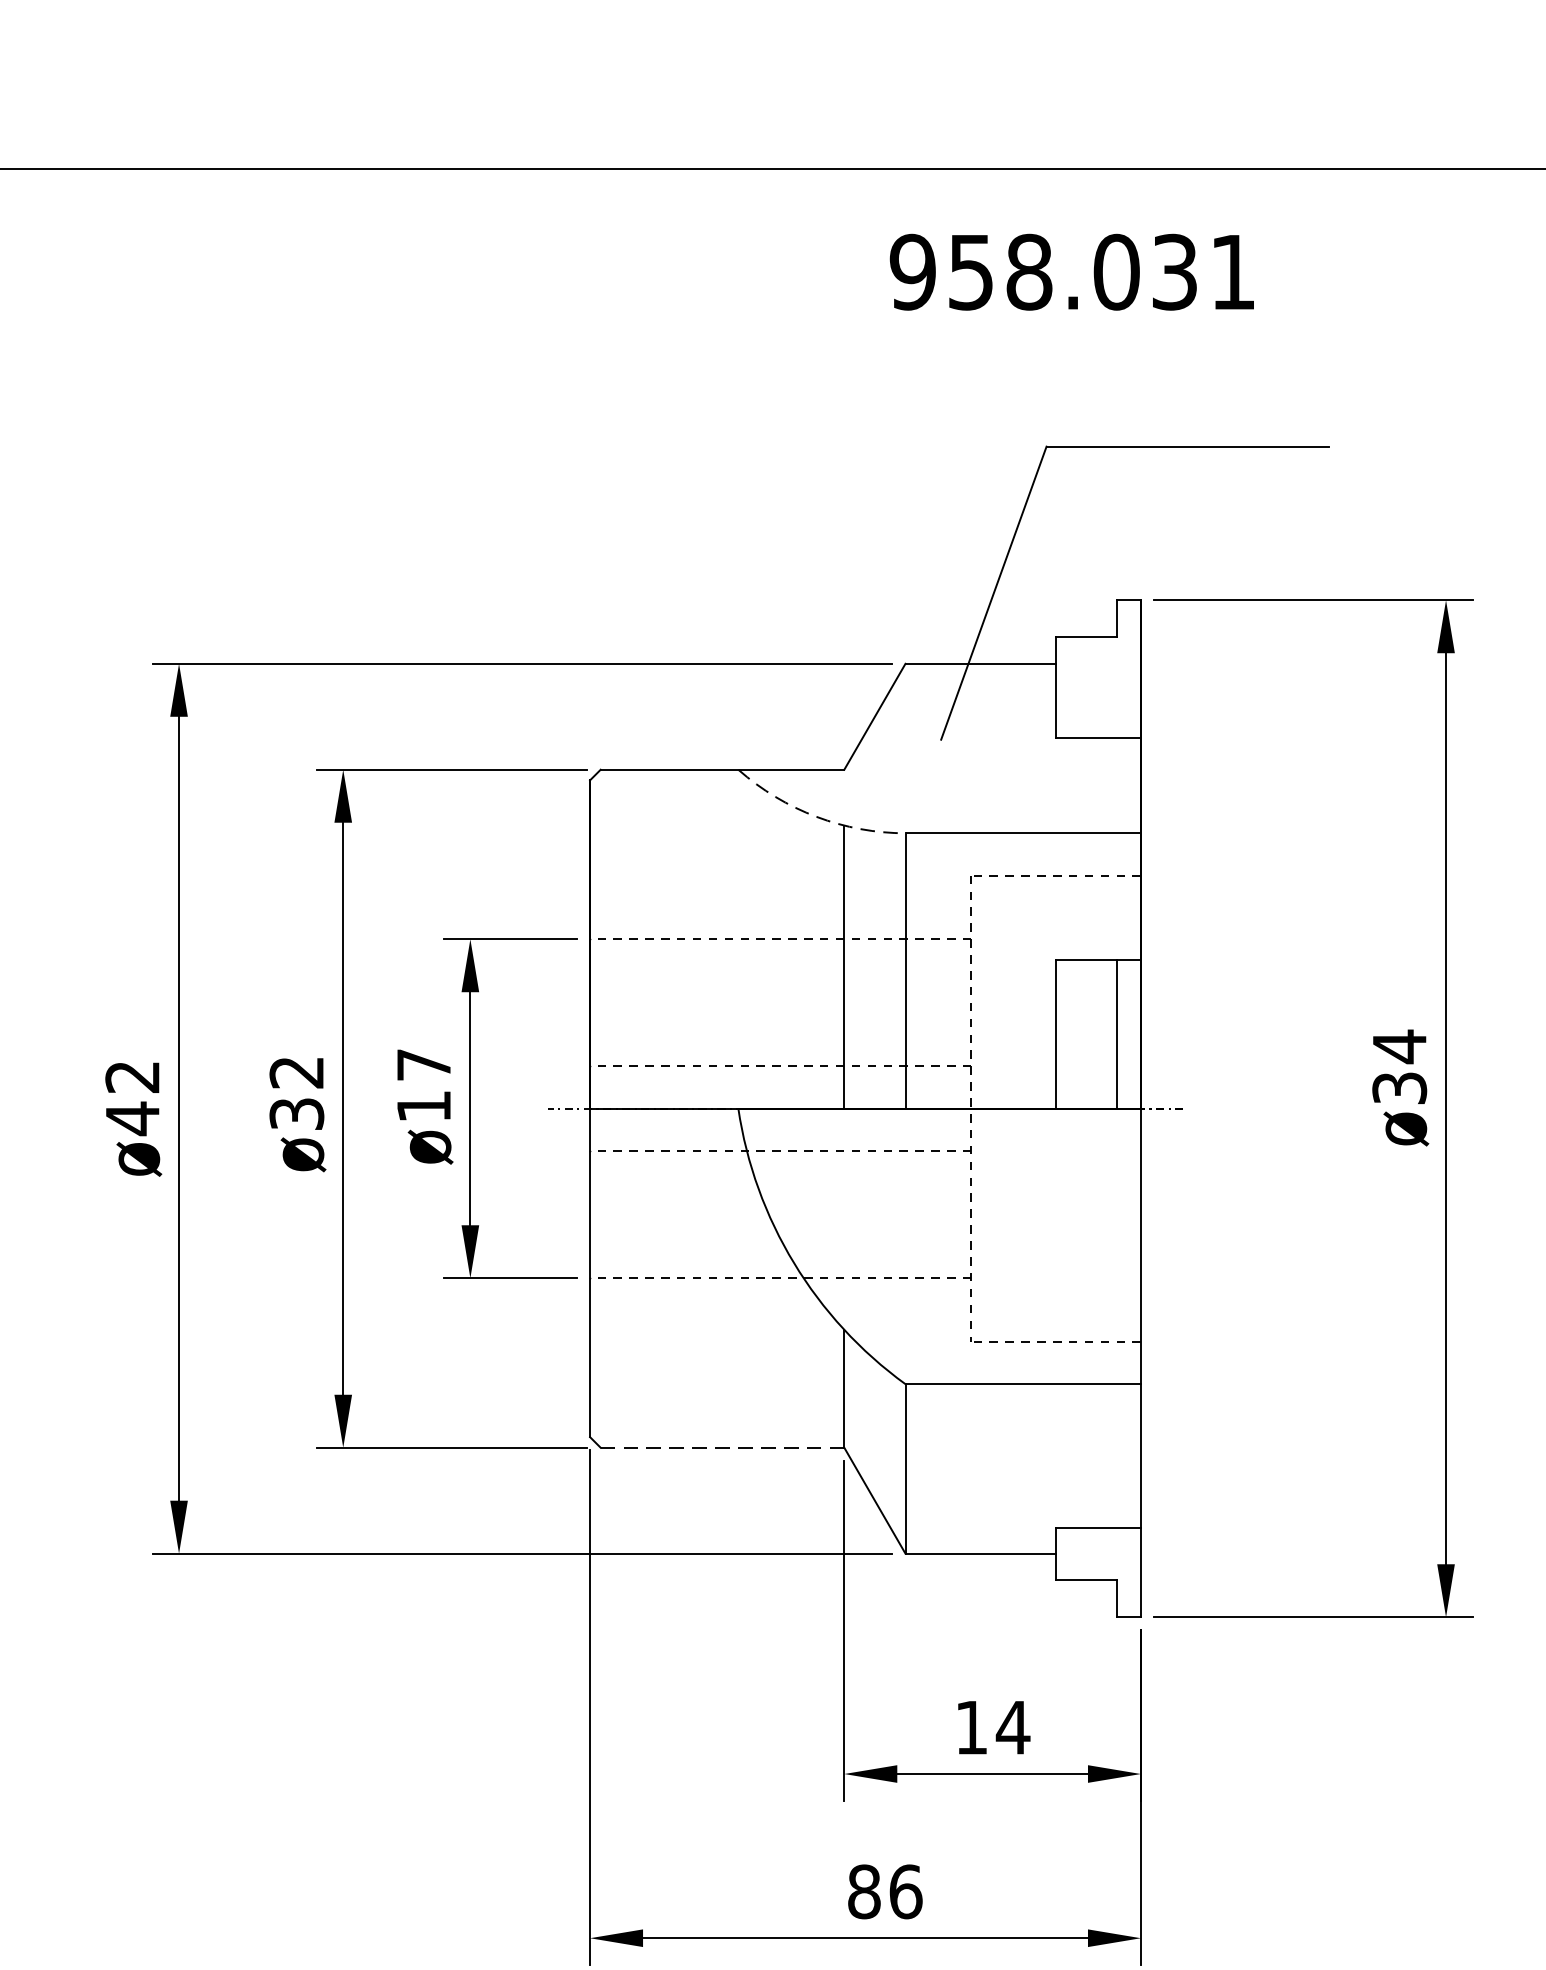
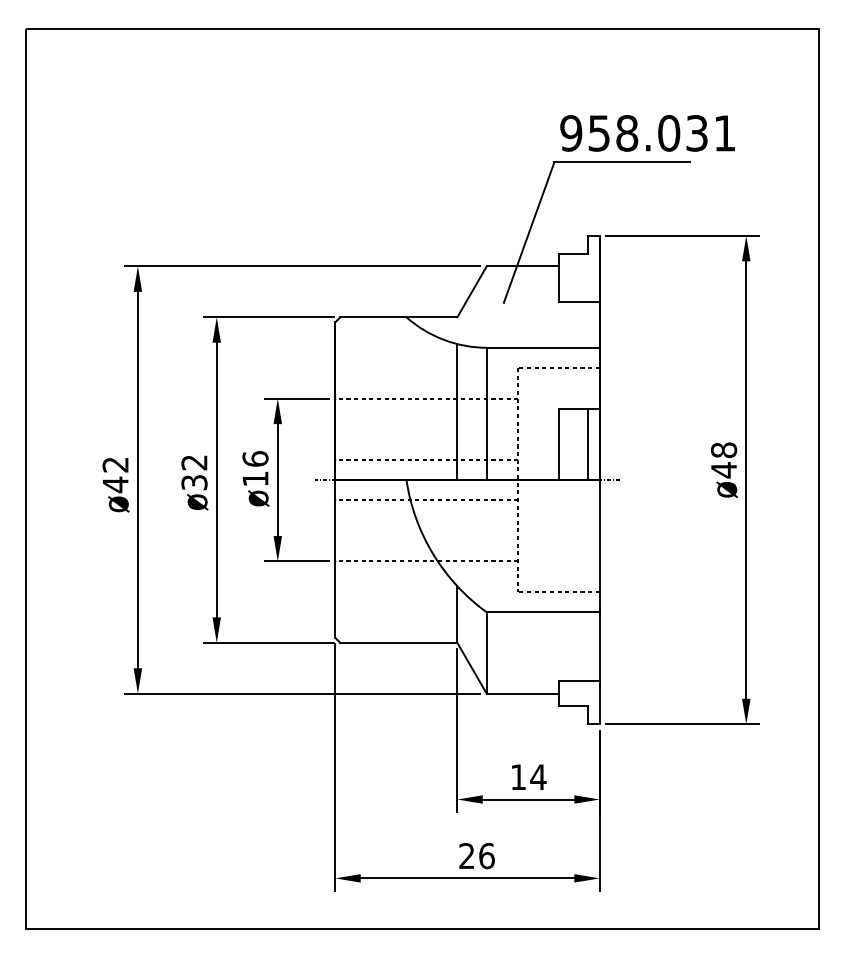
text: (1071, 272) -> (647, 133), moved
arc: (817, 815) -> (444, 339), dashed -> solid
text: (423, 1063) -> (255, 458), ø17 -> ø16
text: (1398, 1067) -> (723, 460), ø34 -> ø48
line: (721, 1447) -> (398, 642), dashed -> solid
text: (863, 1892) -> (466, 856), 86 -> 26

